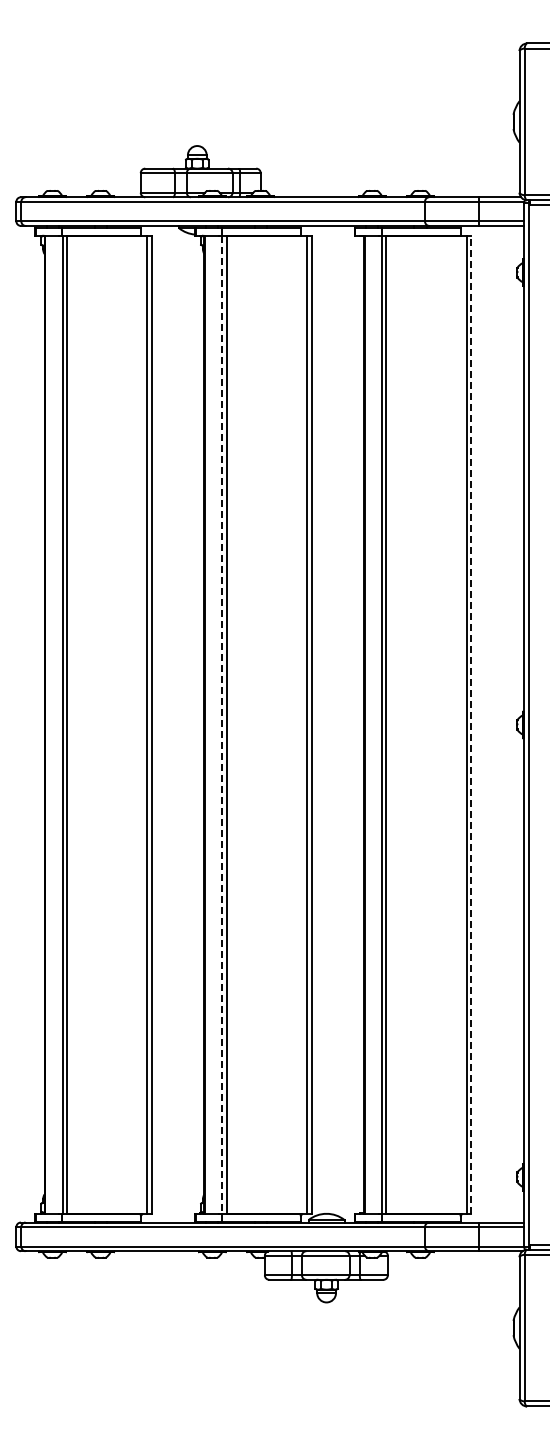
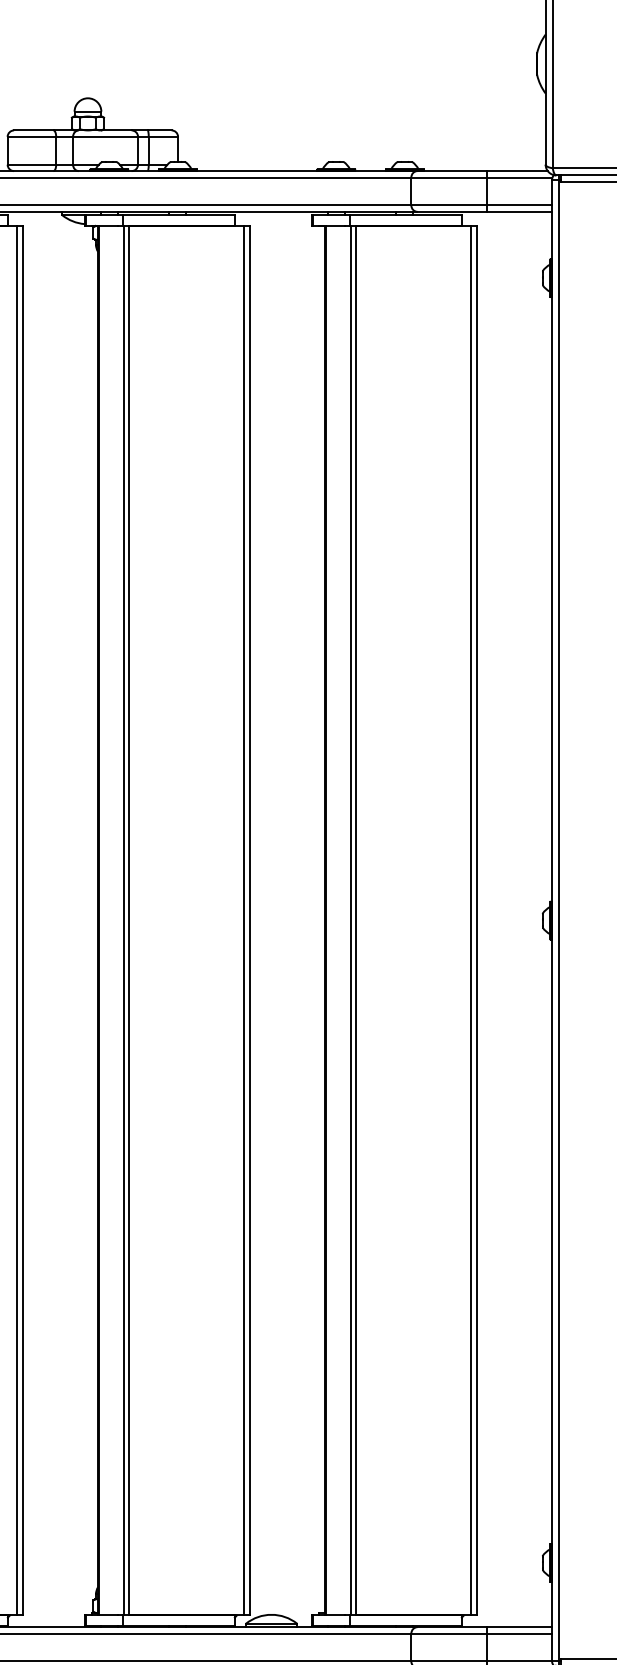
line: (471, 724) -> (477, 919), dashed -> solid
line: (222, 725) -> (123, 921), dashed -> solid

